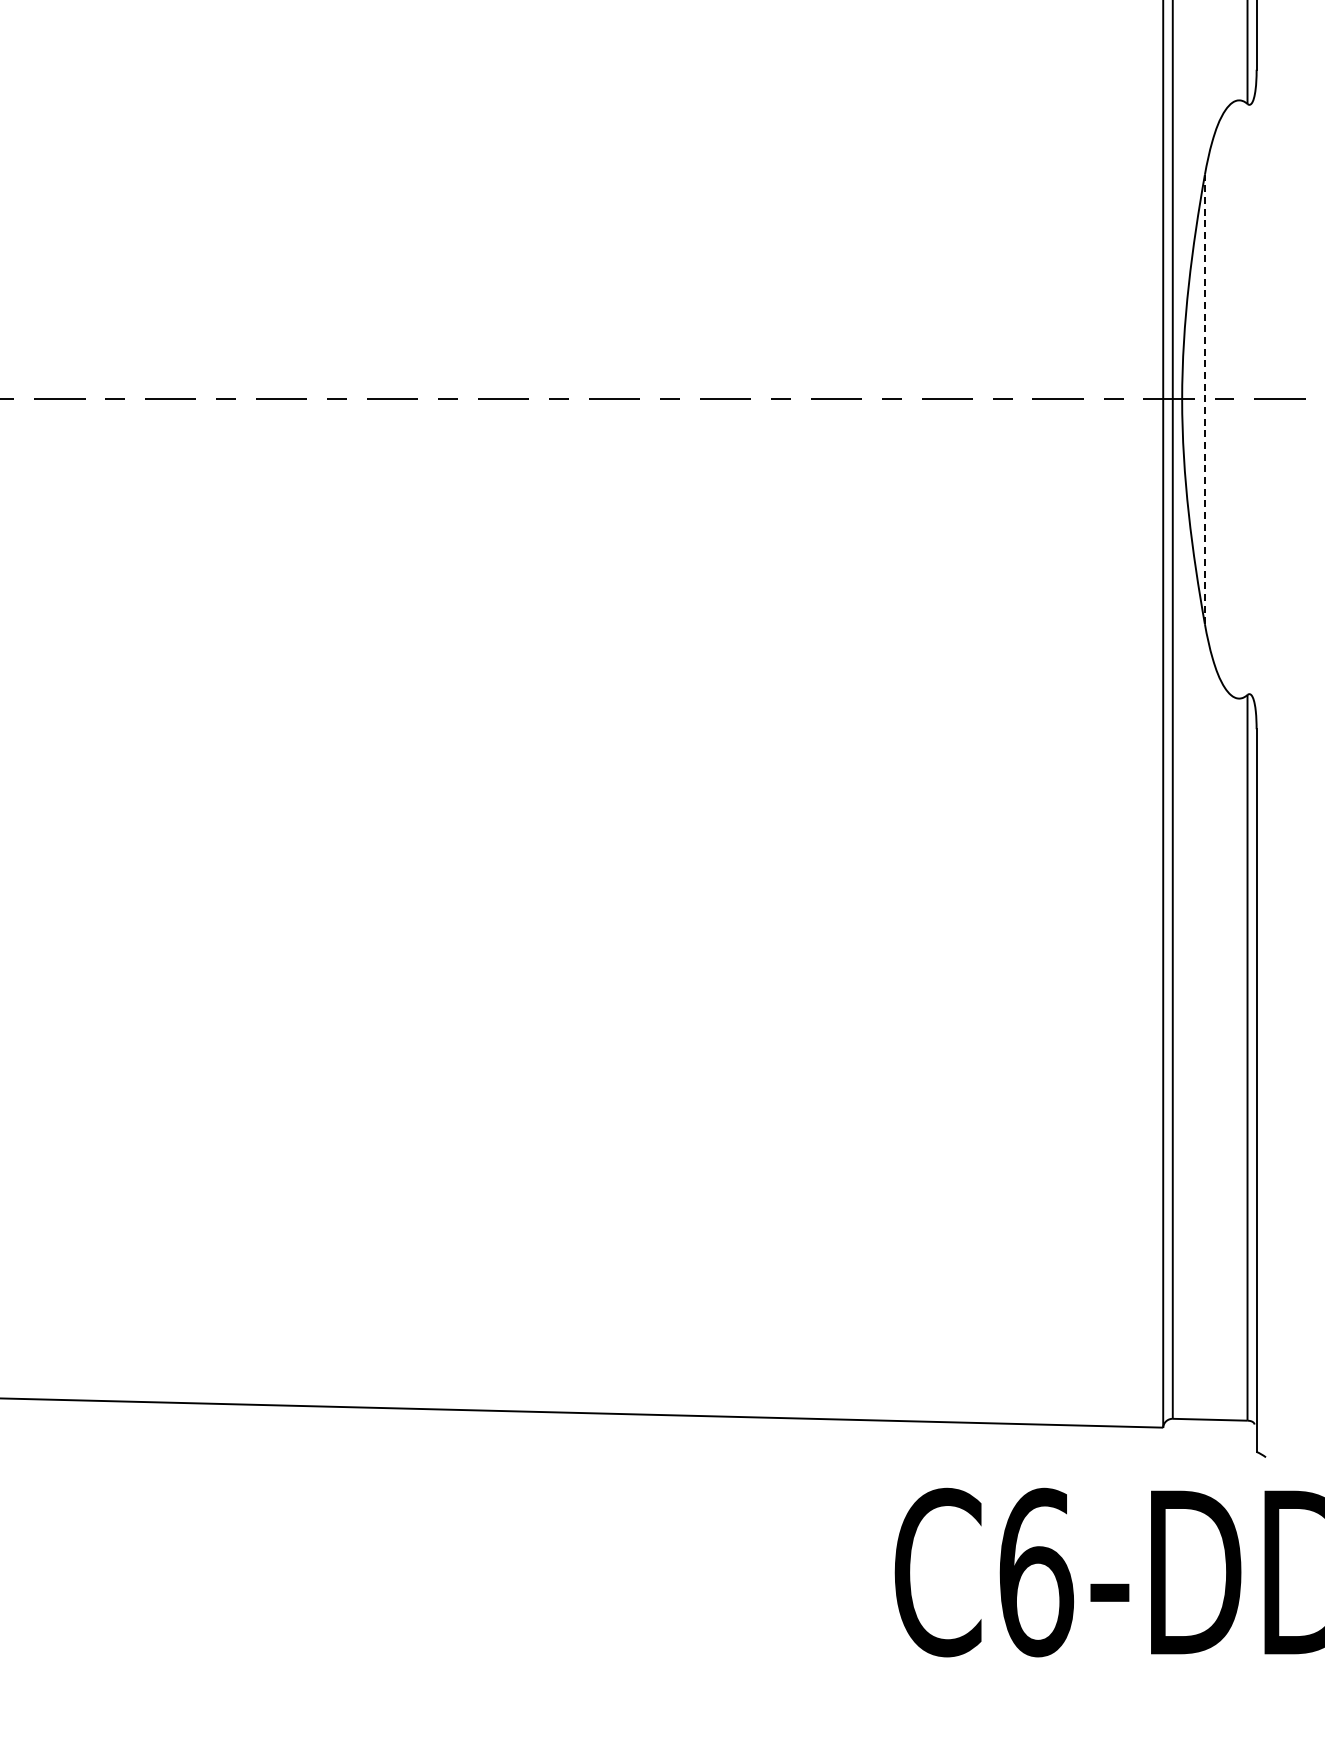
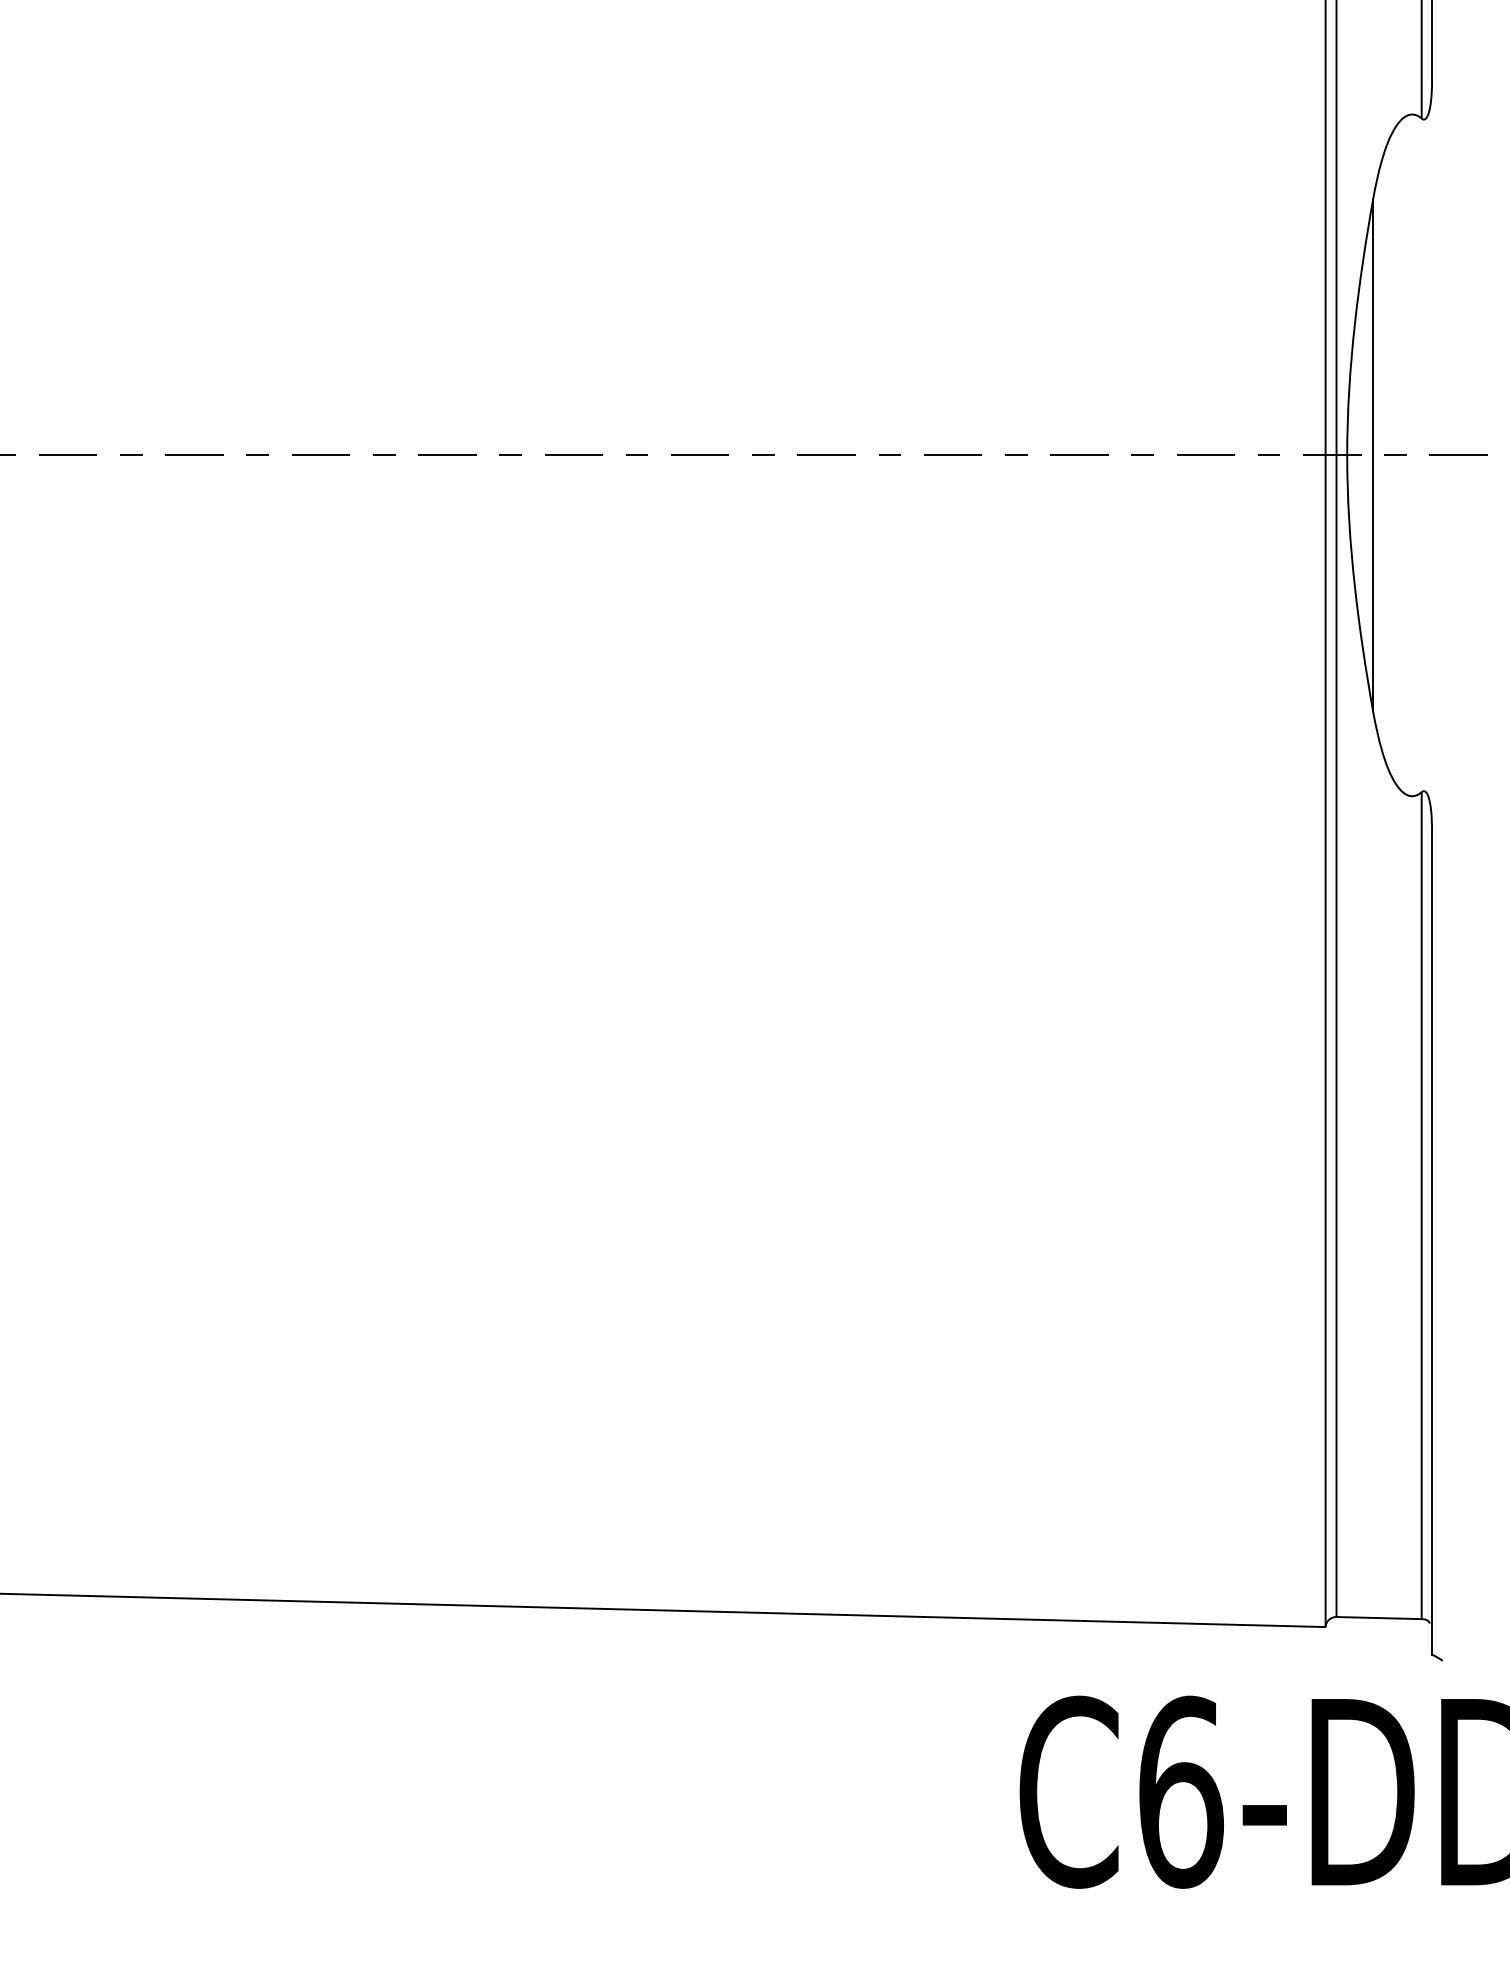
line: (1204, 399) -> (1372, 455), dashed -> solid

